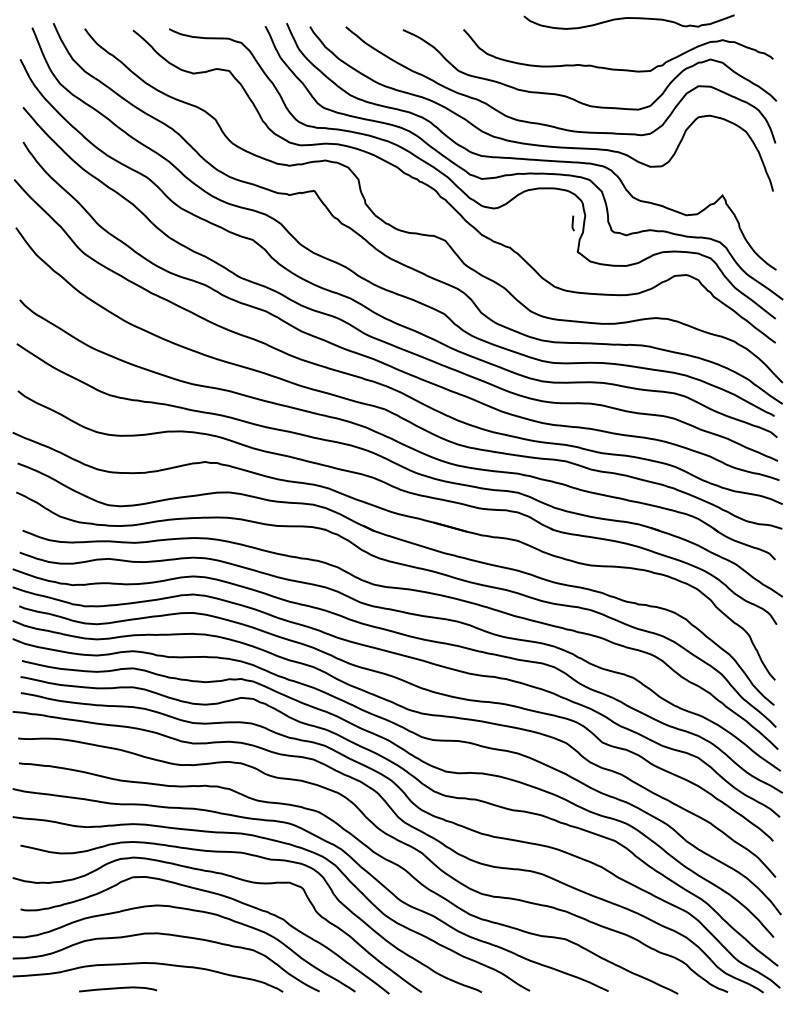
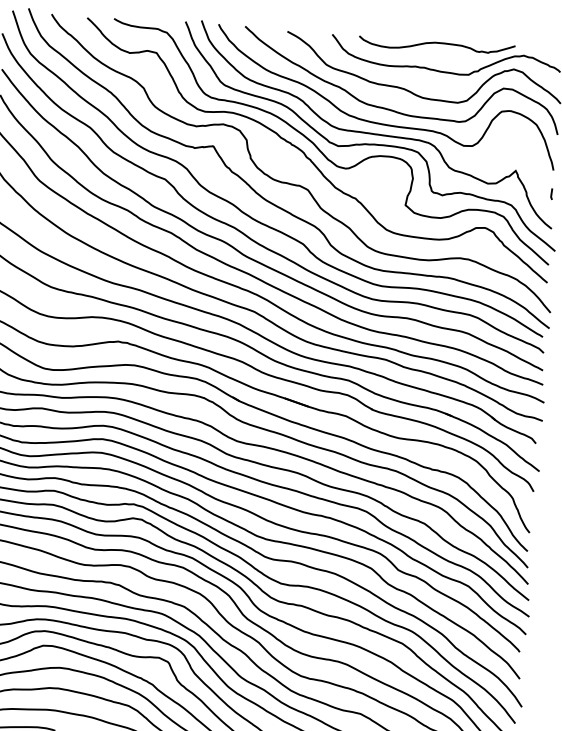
curve: (628, 18) -> (436, 43), moved
line: (572, 223) -> (551, 194), moved

